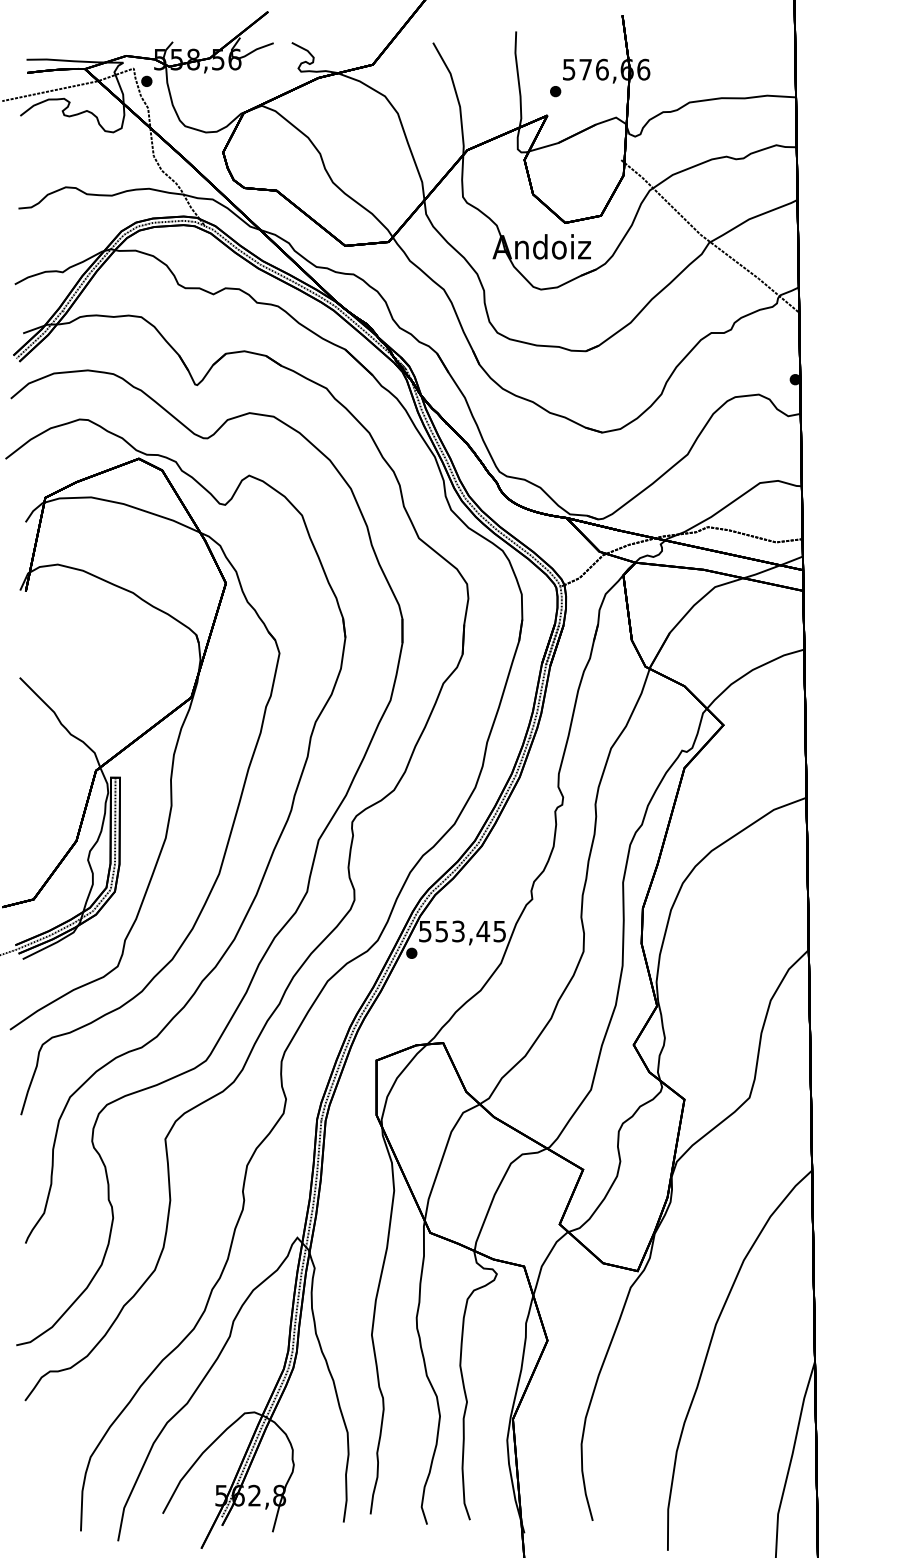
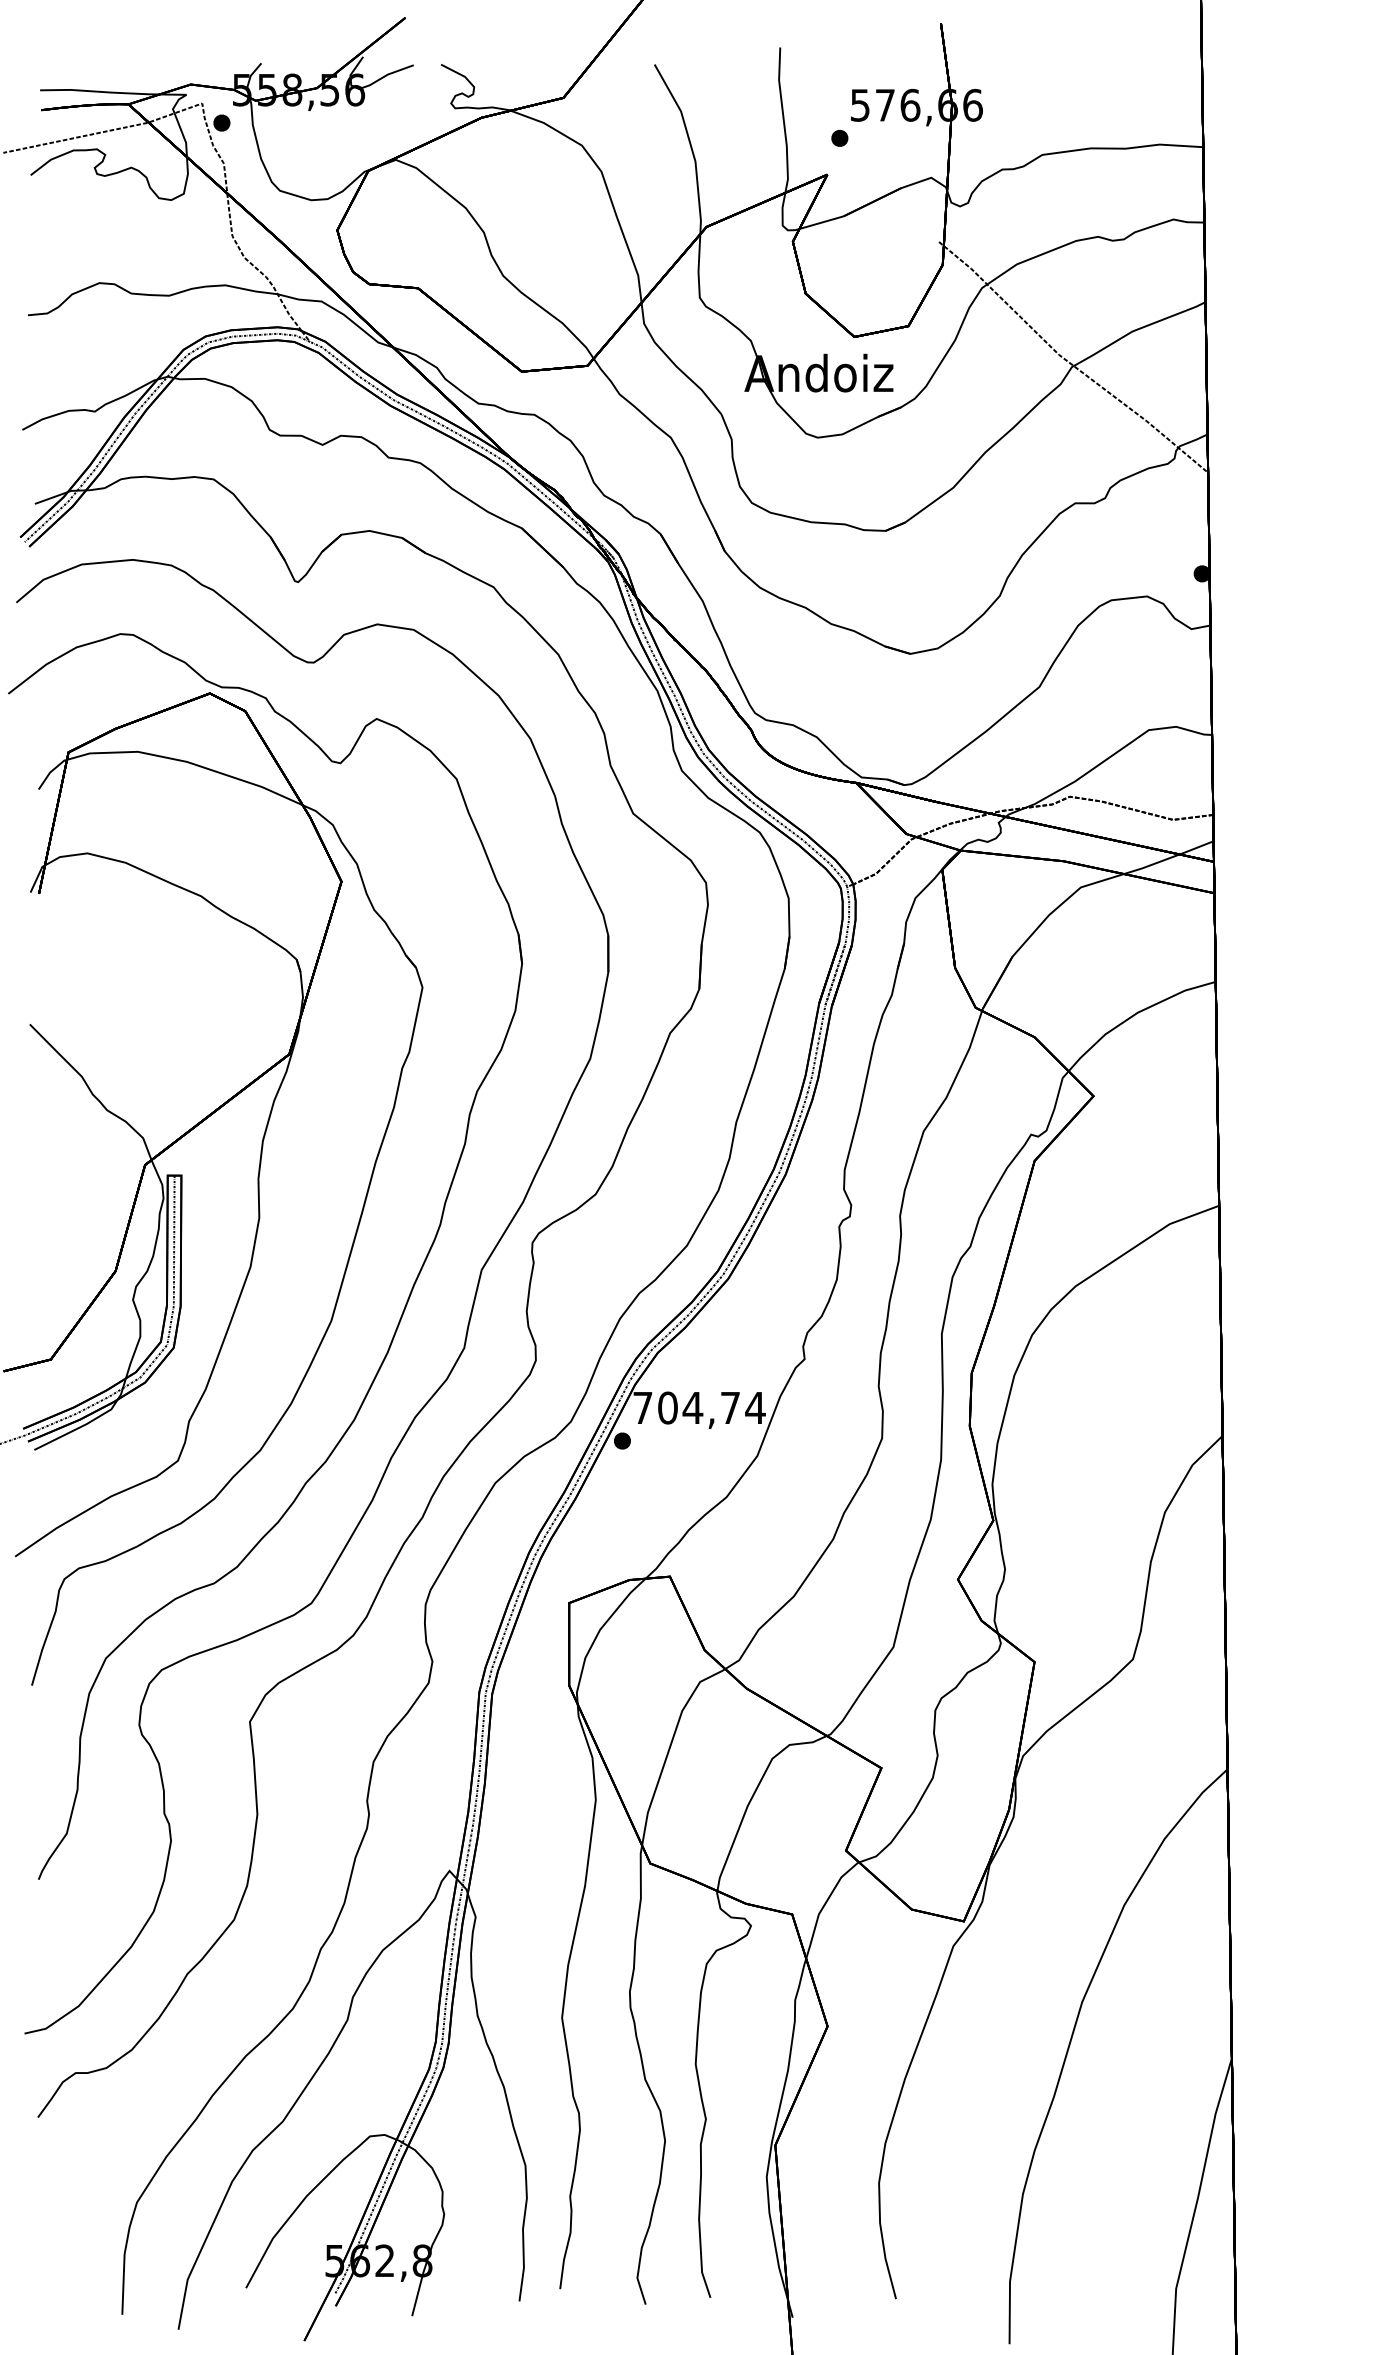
text: (462, 931) -> (699, 1408), 553,45 -> 704,74

